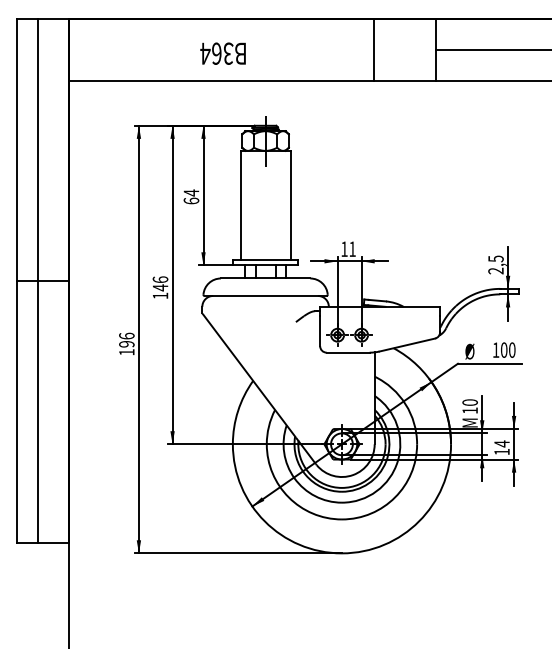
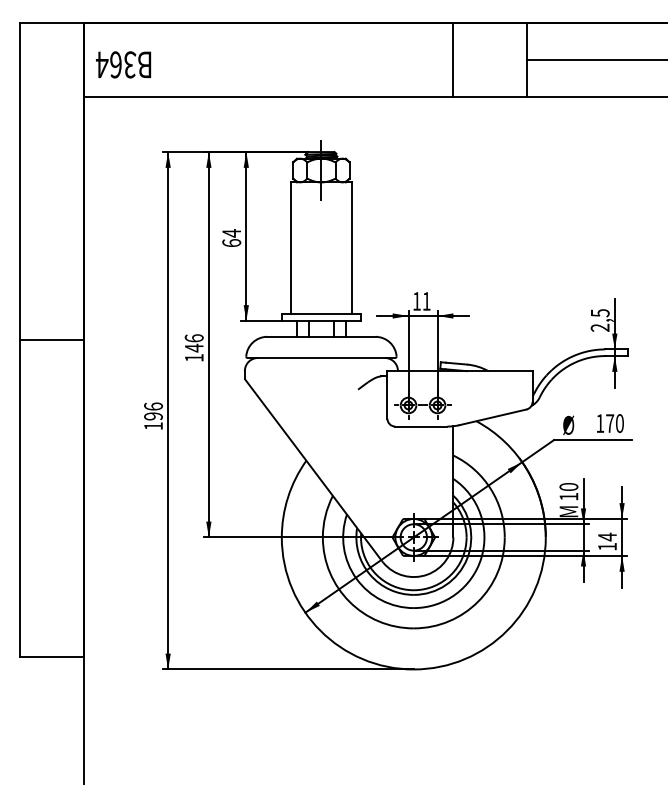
text: (222, 53) -> (122, 64), moved
line: (38, 281) -> (46, 340), removed
text: (503, 349) -> (609, 422), 100 -> 170

